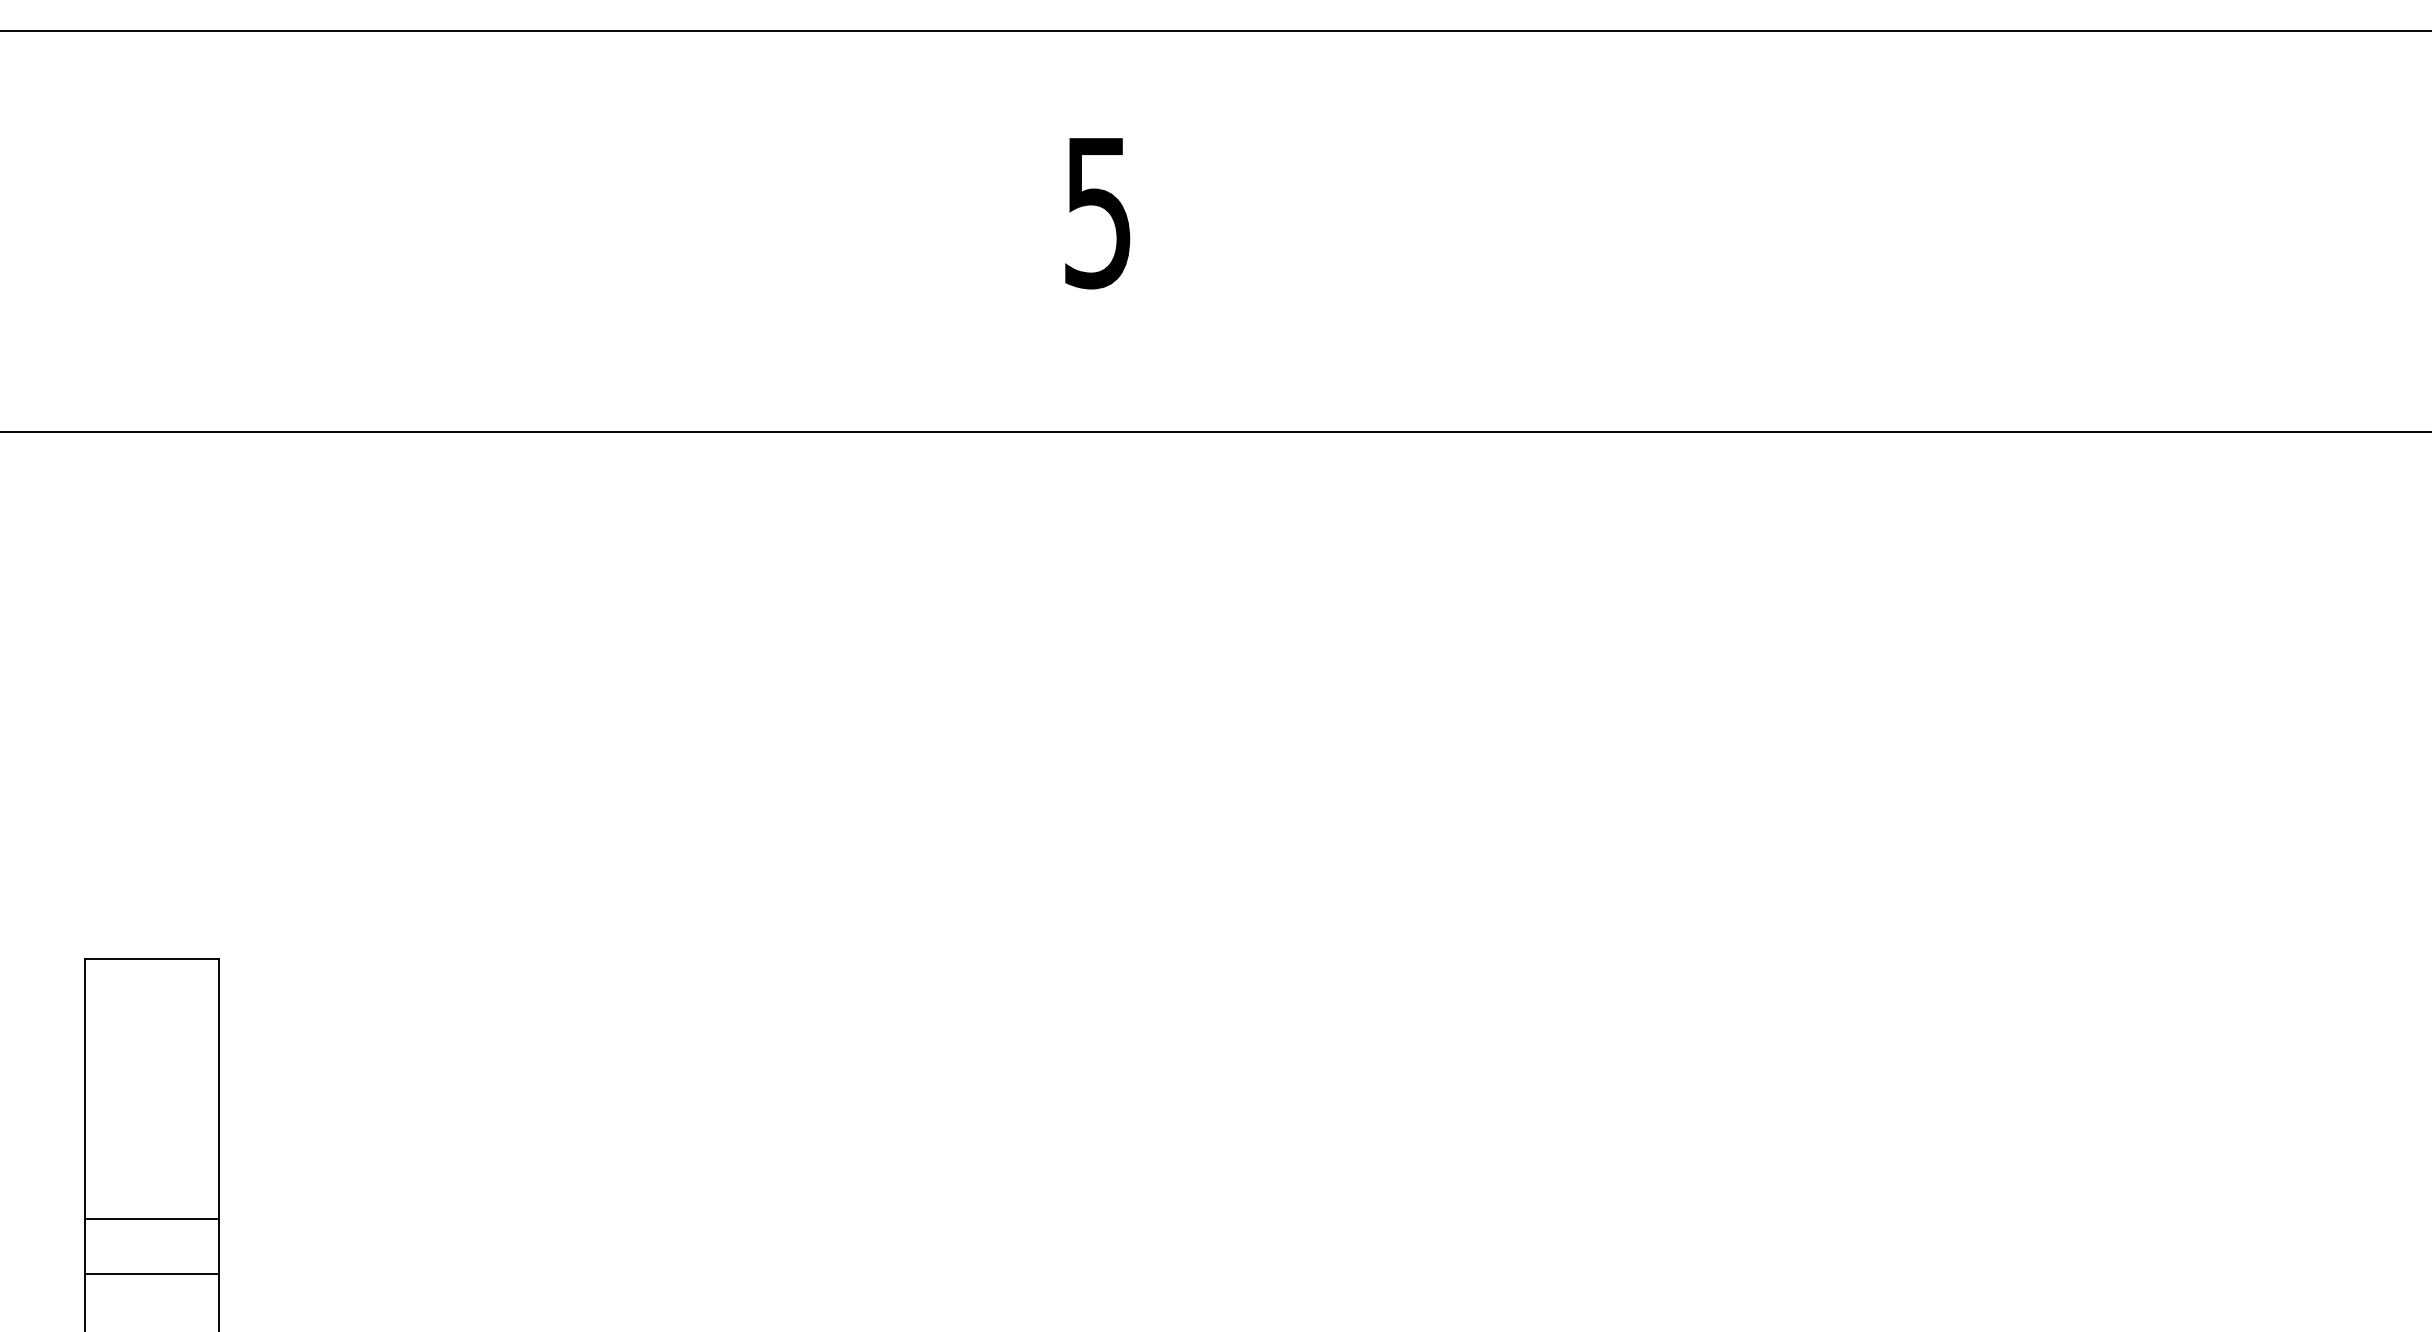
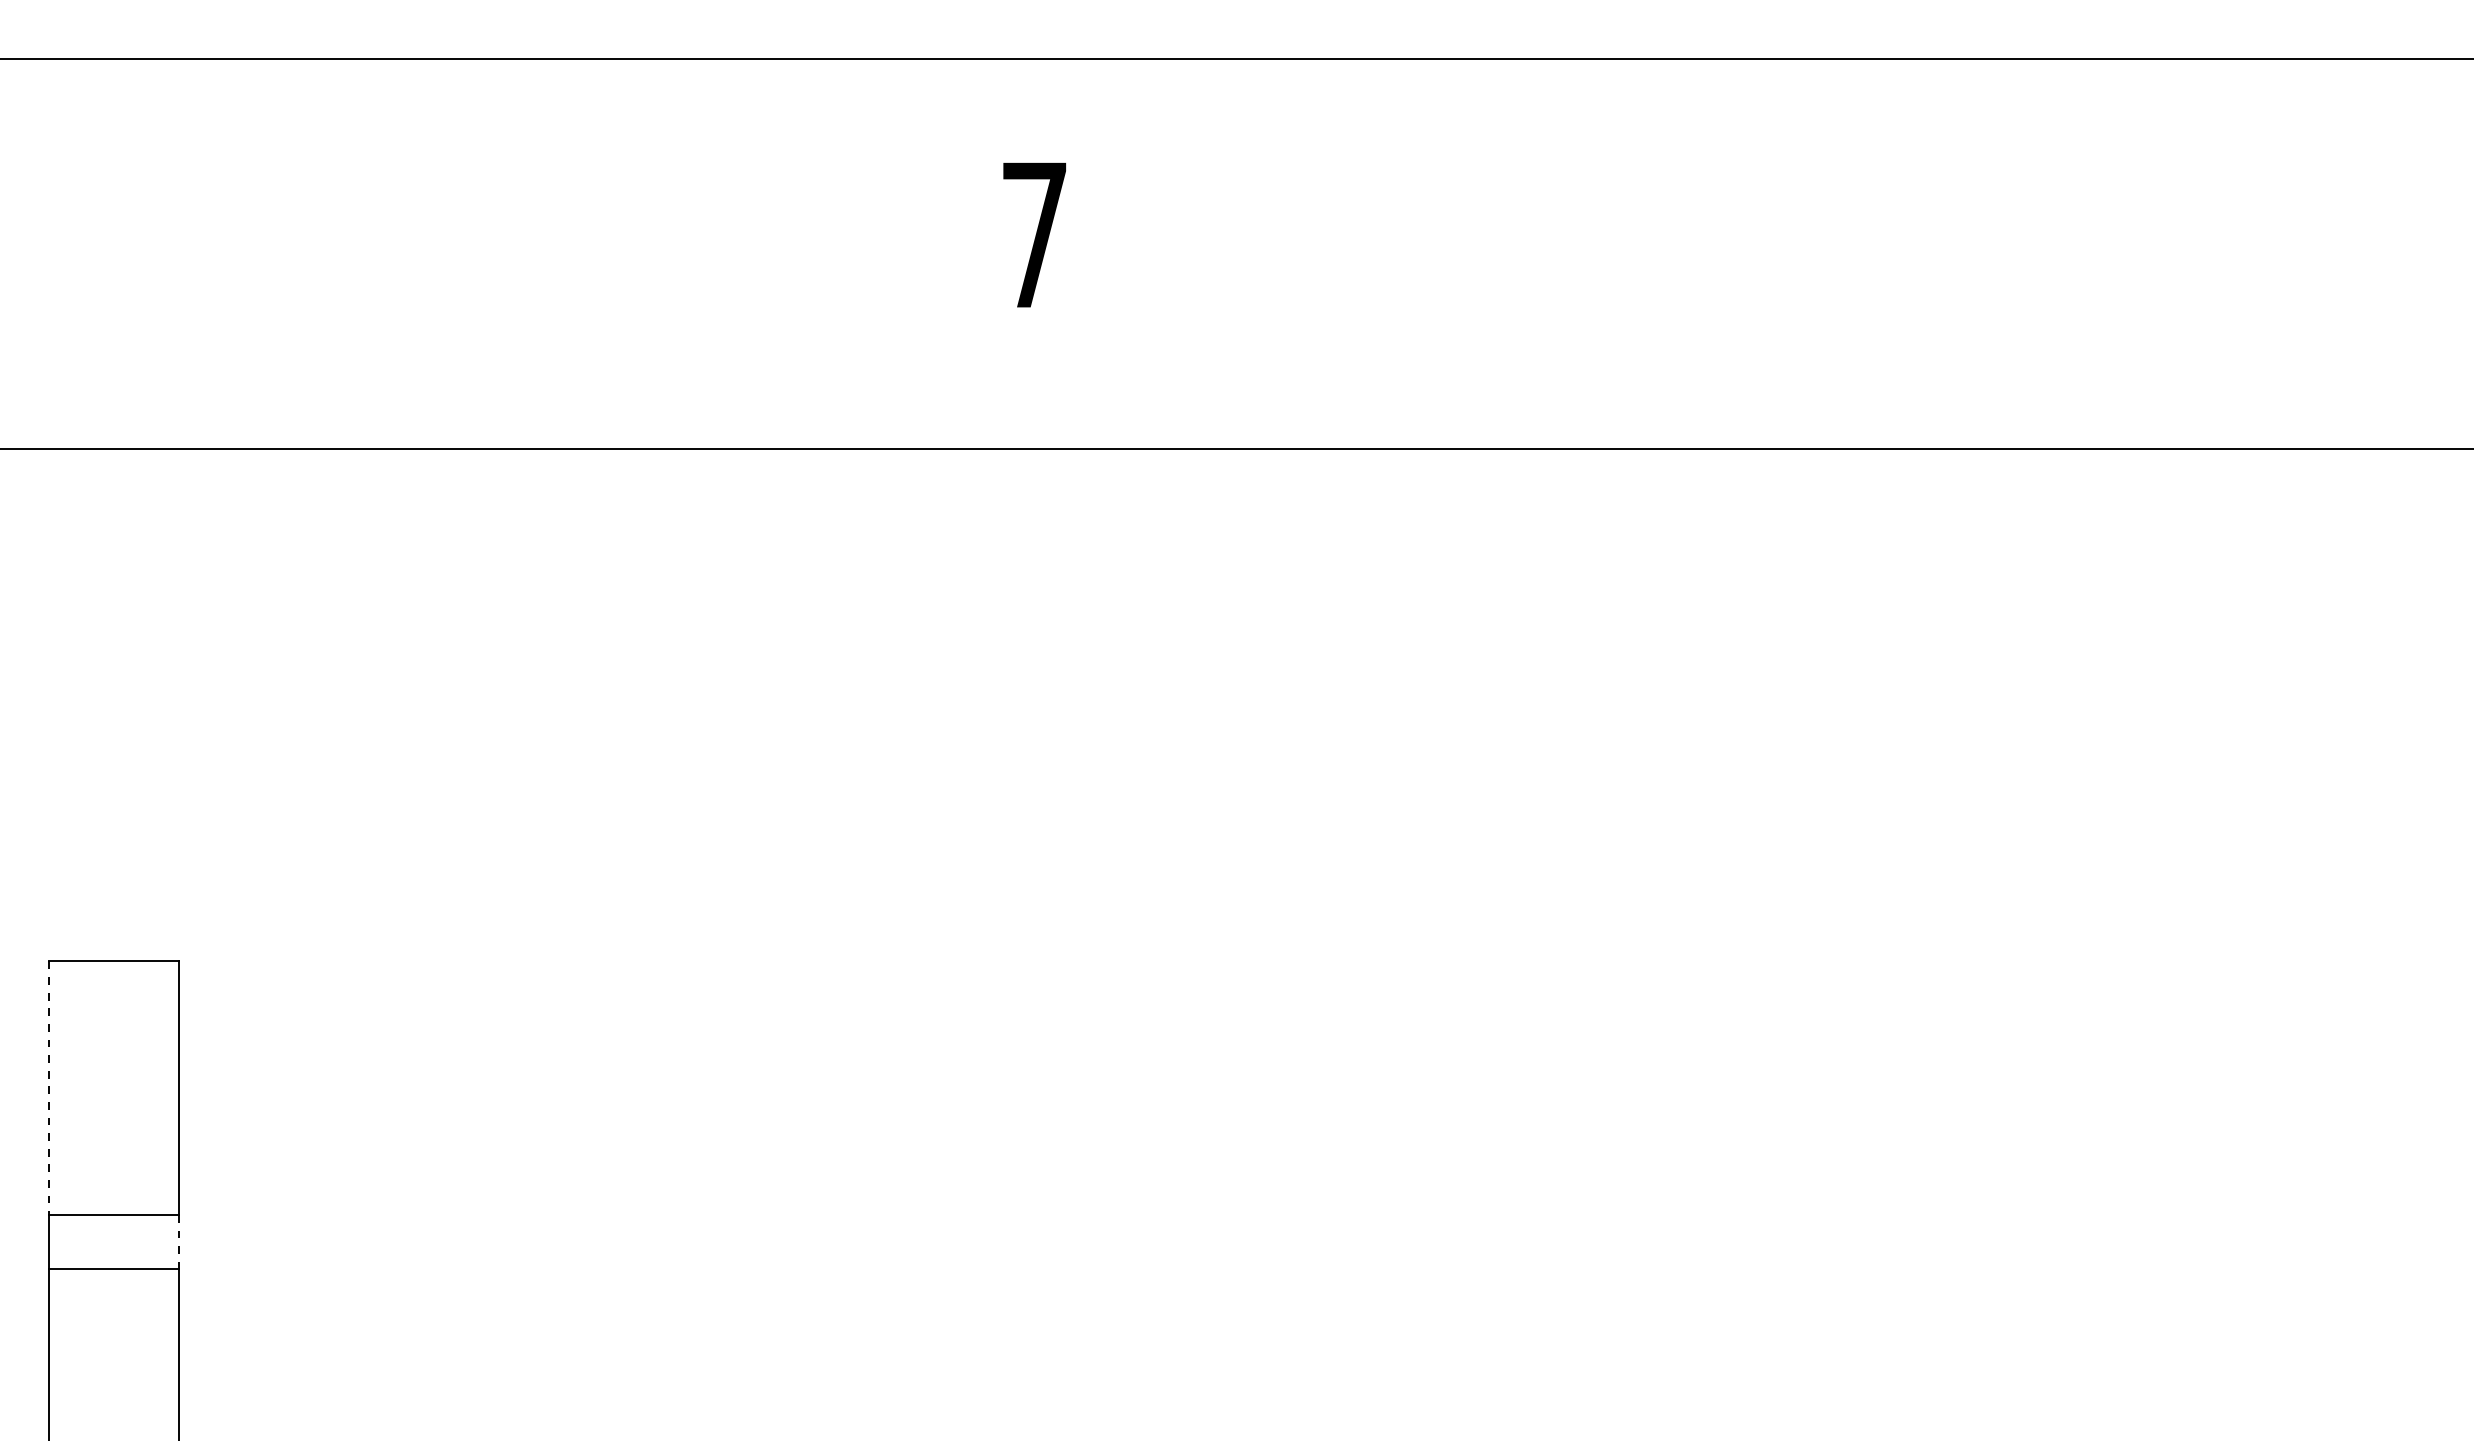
text: (1097, 213) -> (1034, 236), 5 -> 7
line: (84, 1089) -> (48, 1088), solid -> dashed
line: (218, 1246) -> (178, 1241), solid -> dashed

